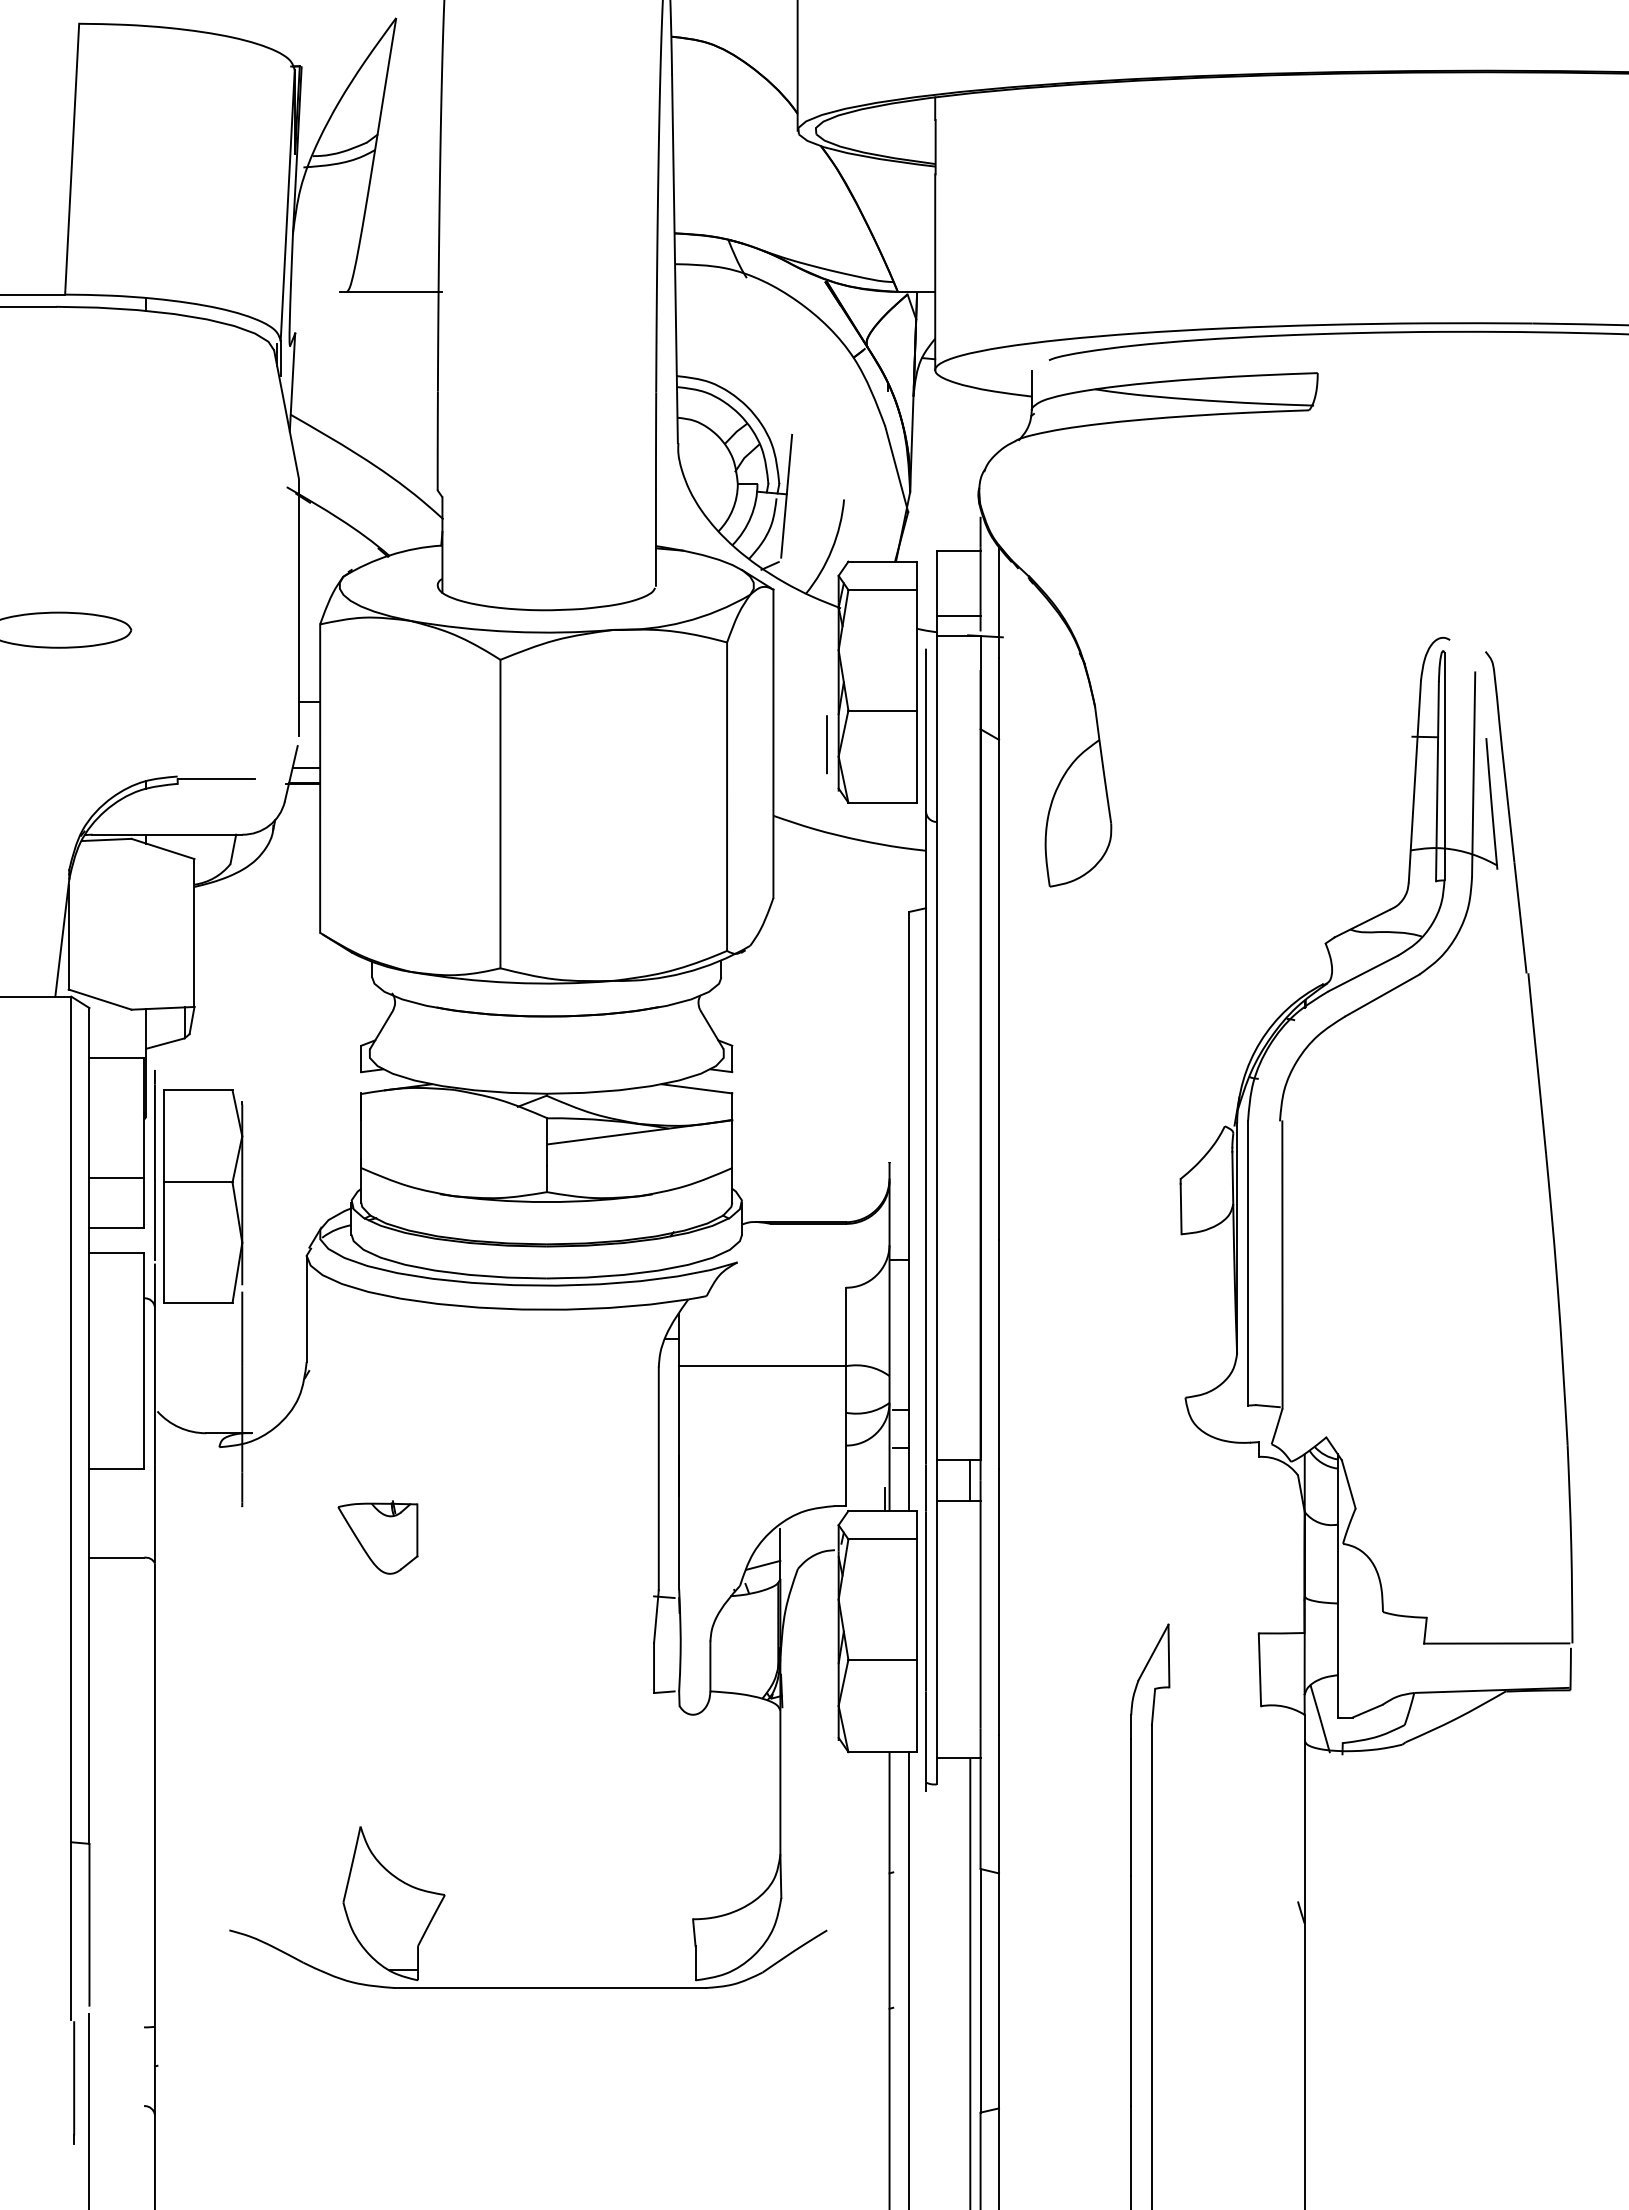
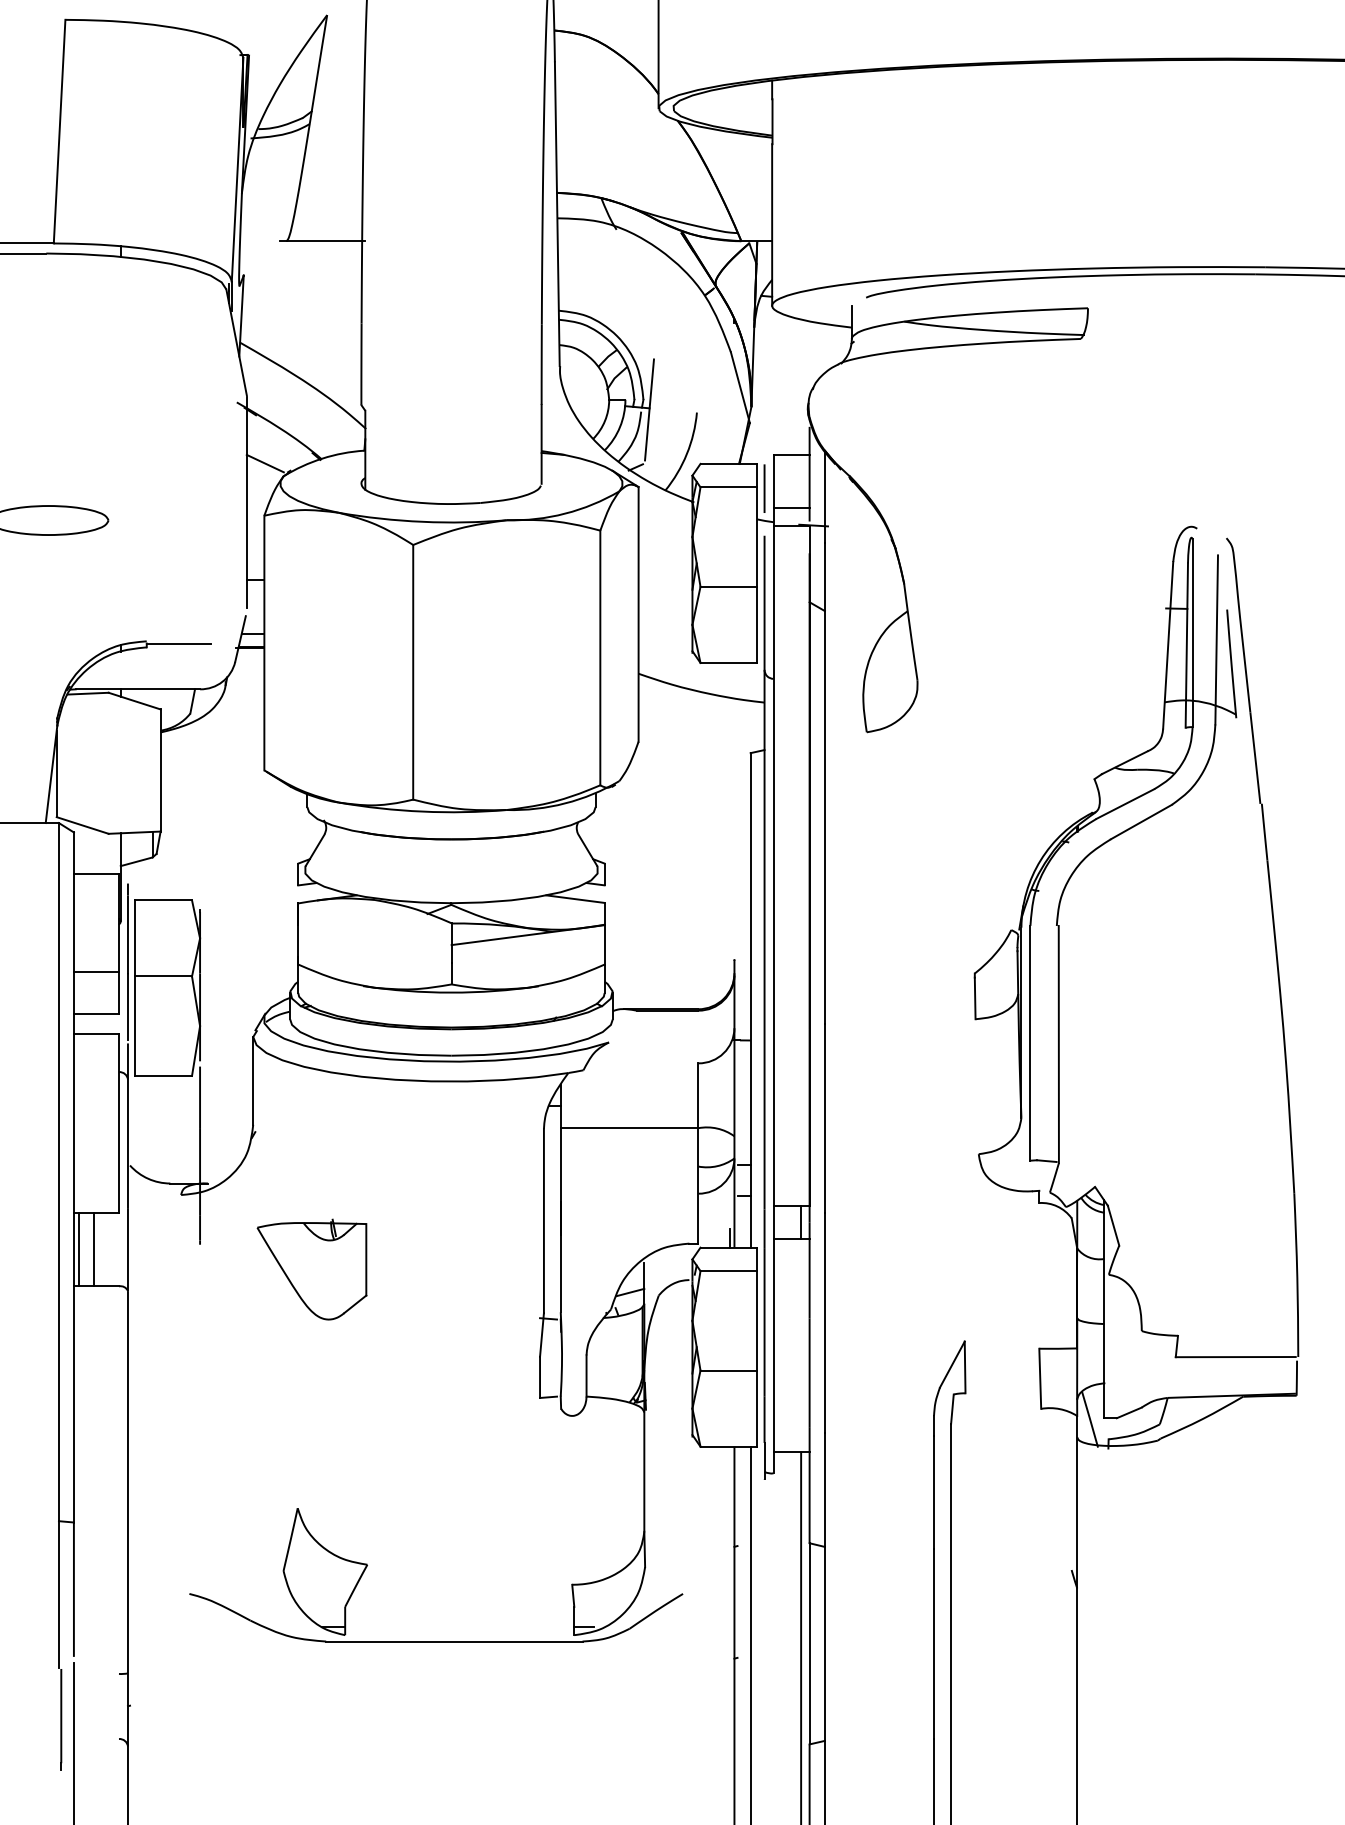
line: (320, 560) -> (264, 462), added
line: (826, 744) -> (764, 488), moved
line: (96, 1513) -> (79, 1249), added
line: (113, 1513) -> (93, 1249), added
part: (377, 1537) -> (311, 1269), size x1.67
line: (707, 1969) -> (584, 1626), added

